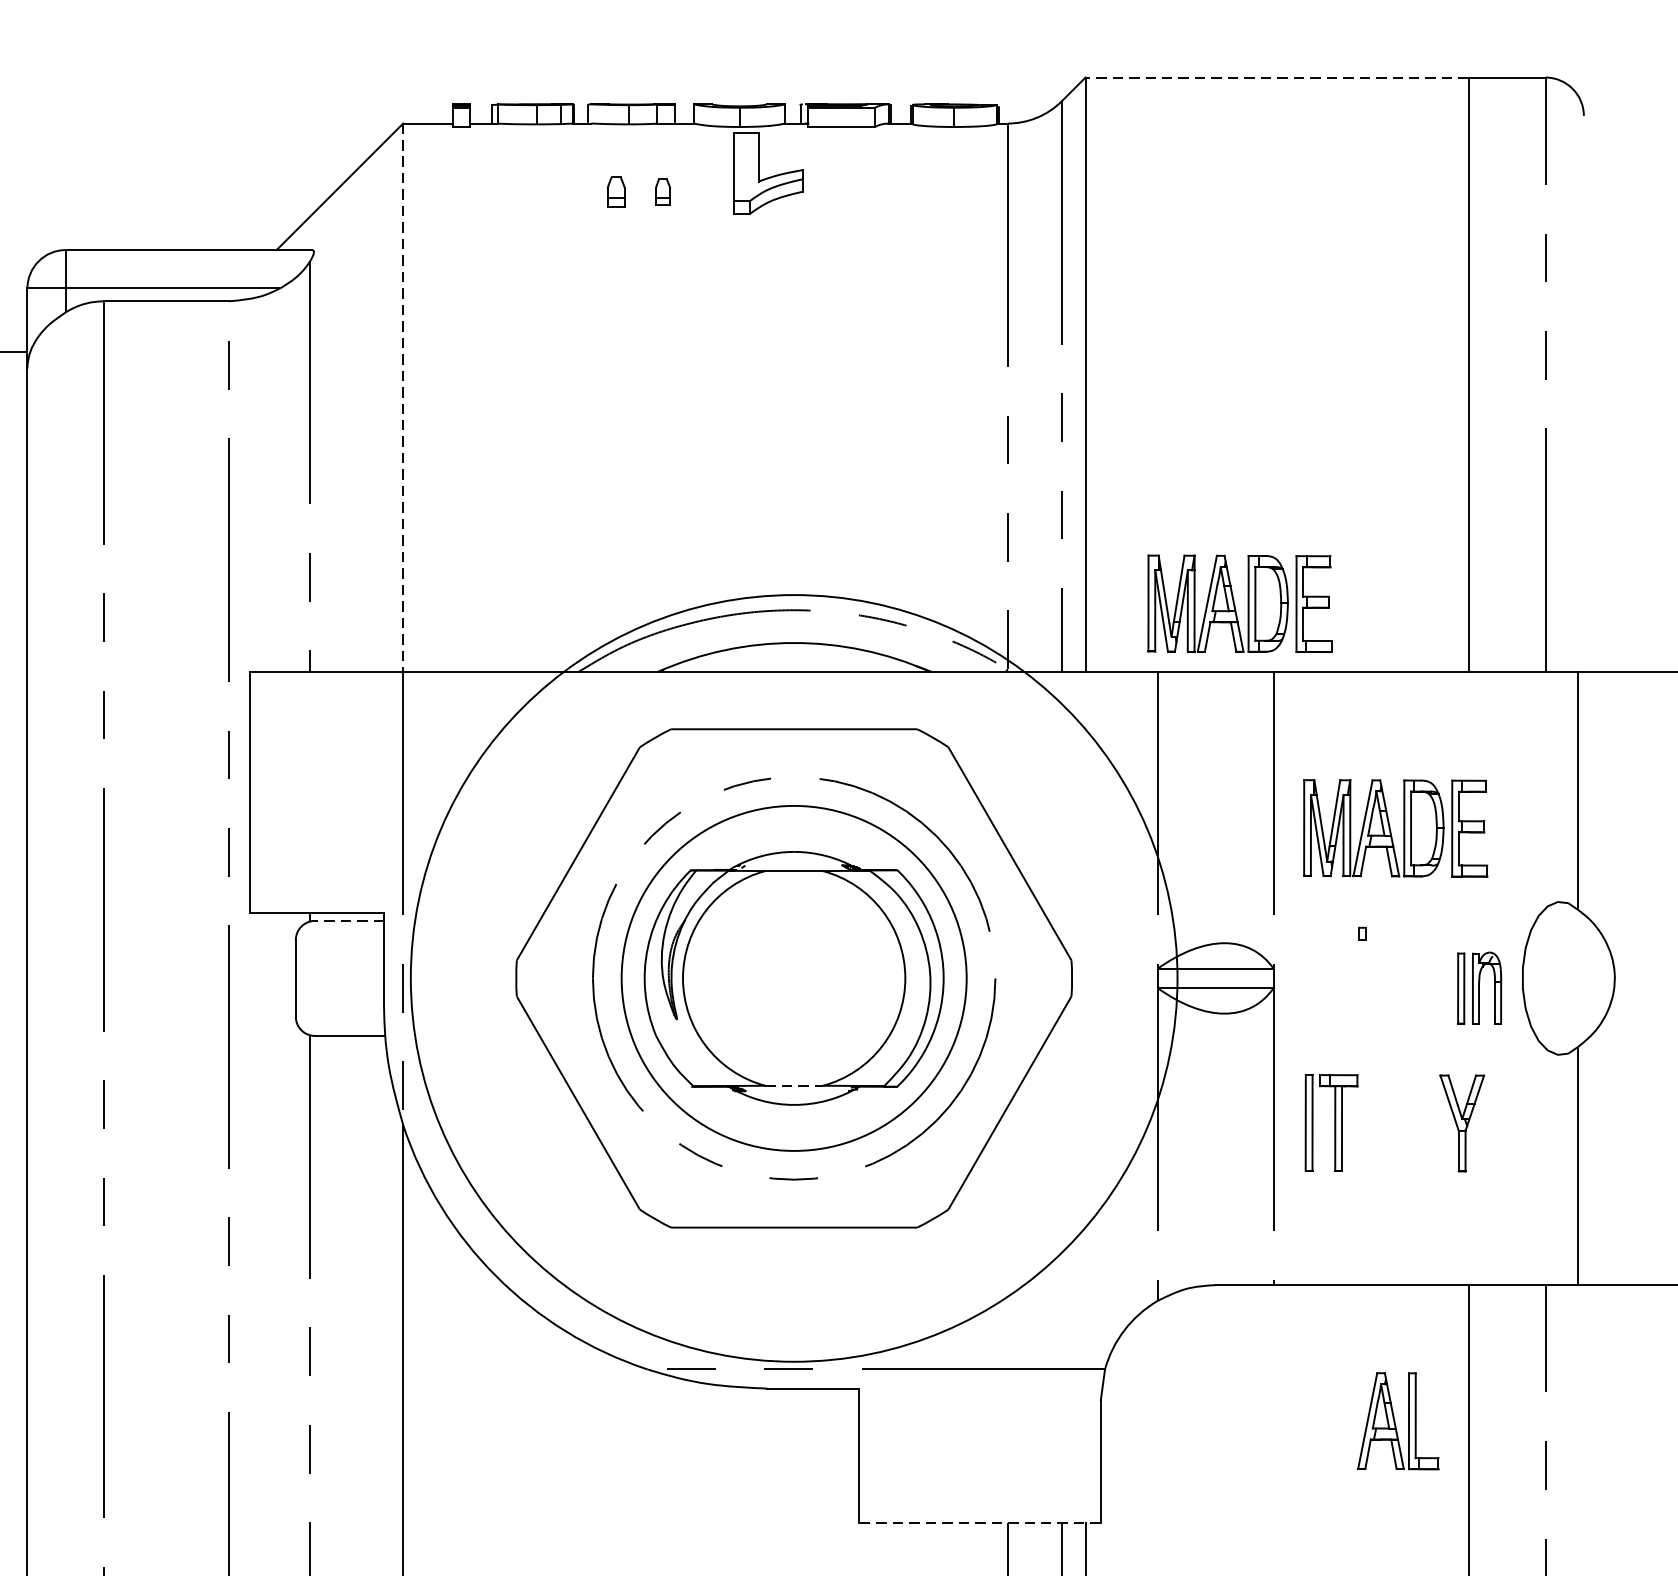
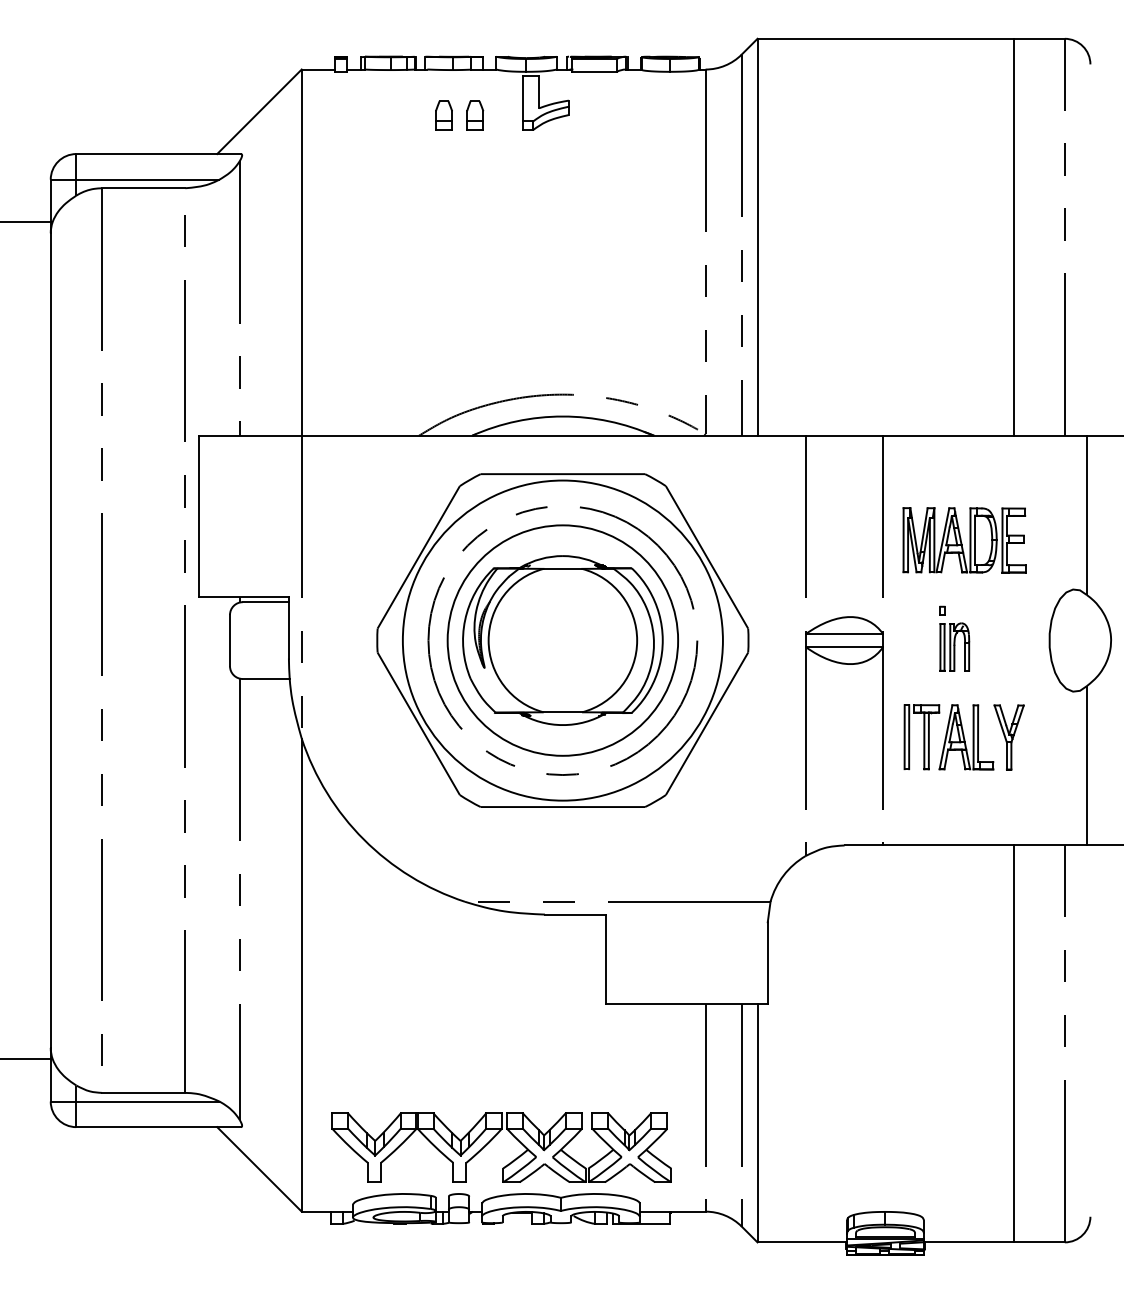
line: (1277, 77) -> (885, 38), dashed -> solid
part: (615, 192) -> (443, 115), size x1.43
part: (663, 192) -> (475, 115), size x1.67
line: (402, 398) -> (301, 253), dashed -> solid
part: (1239, 604) -> (860, 390), removed
line: (348, 921) -> (265, 602), dashed -> solid
circle: (793, 978) -> (562, 640), size x0.62
part: (1479, 987) -> (954, 646), moved
line: (795, 1086) -> (563, 712), dashed -> solid
part: (1398, 1421) -> (966, 737), moved
line: (980, 1523) -> (687, 1004), dashed -> solid

